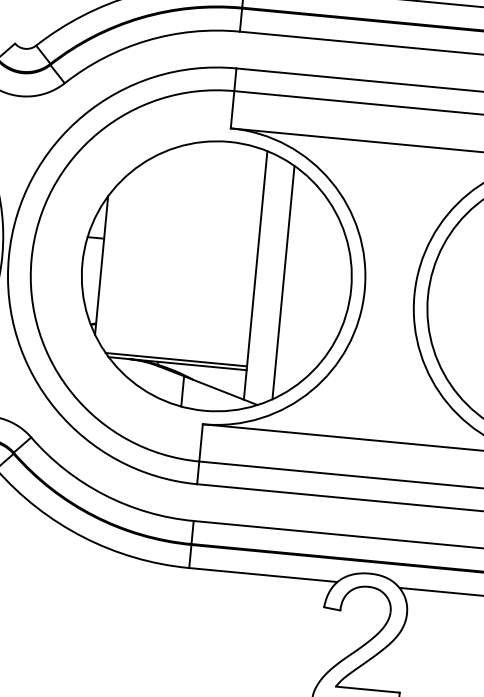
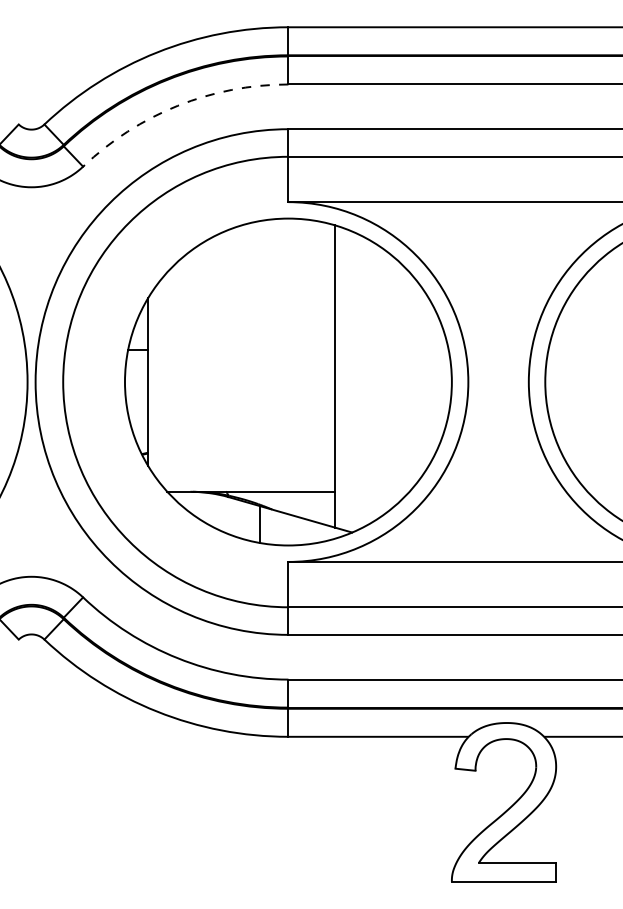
arc: (147, 40) -> (177, 105), solid -> dashed
line: (283, 282) -> (369, 381), removed
line: (176, 360) -> (249, 487), removed

